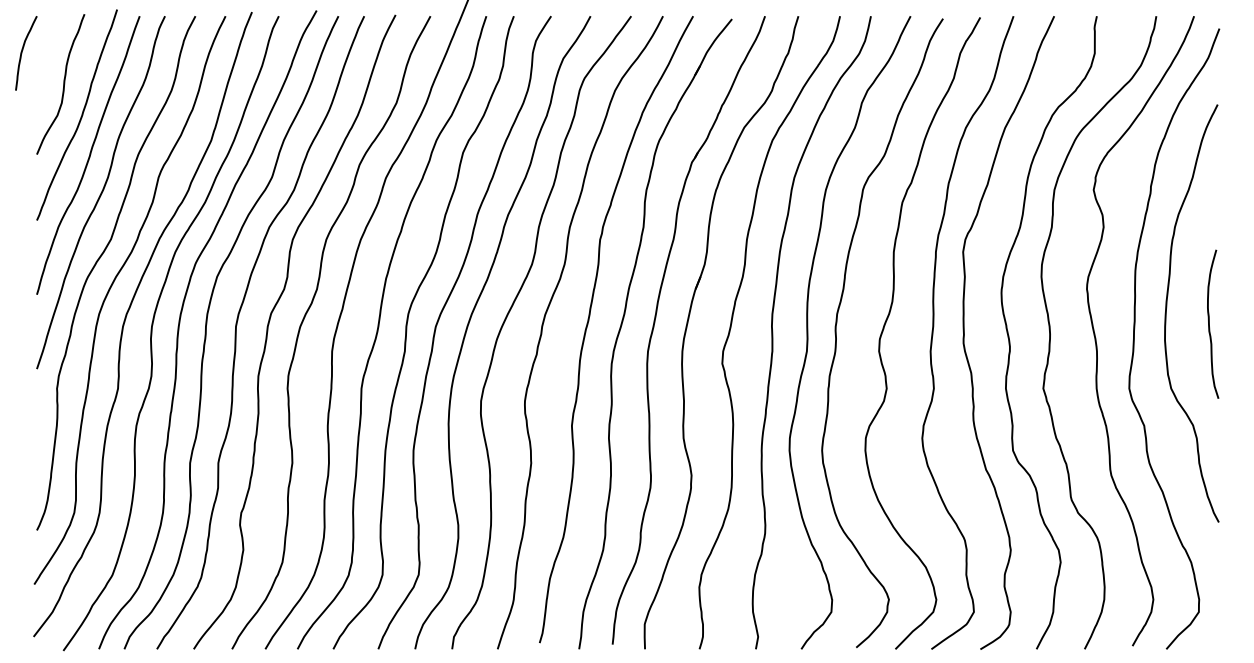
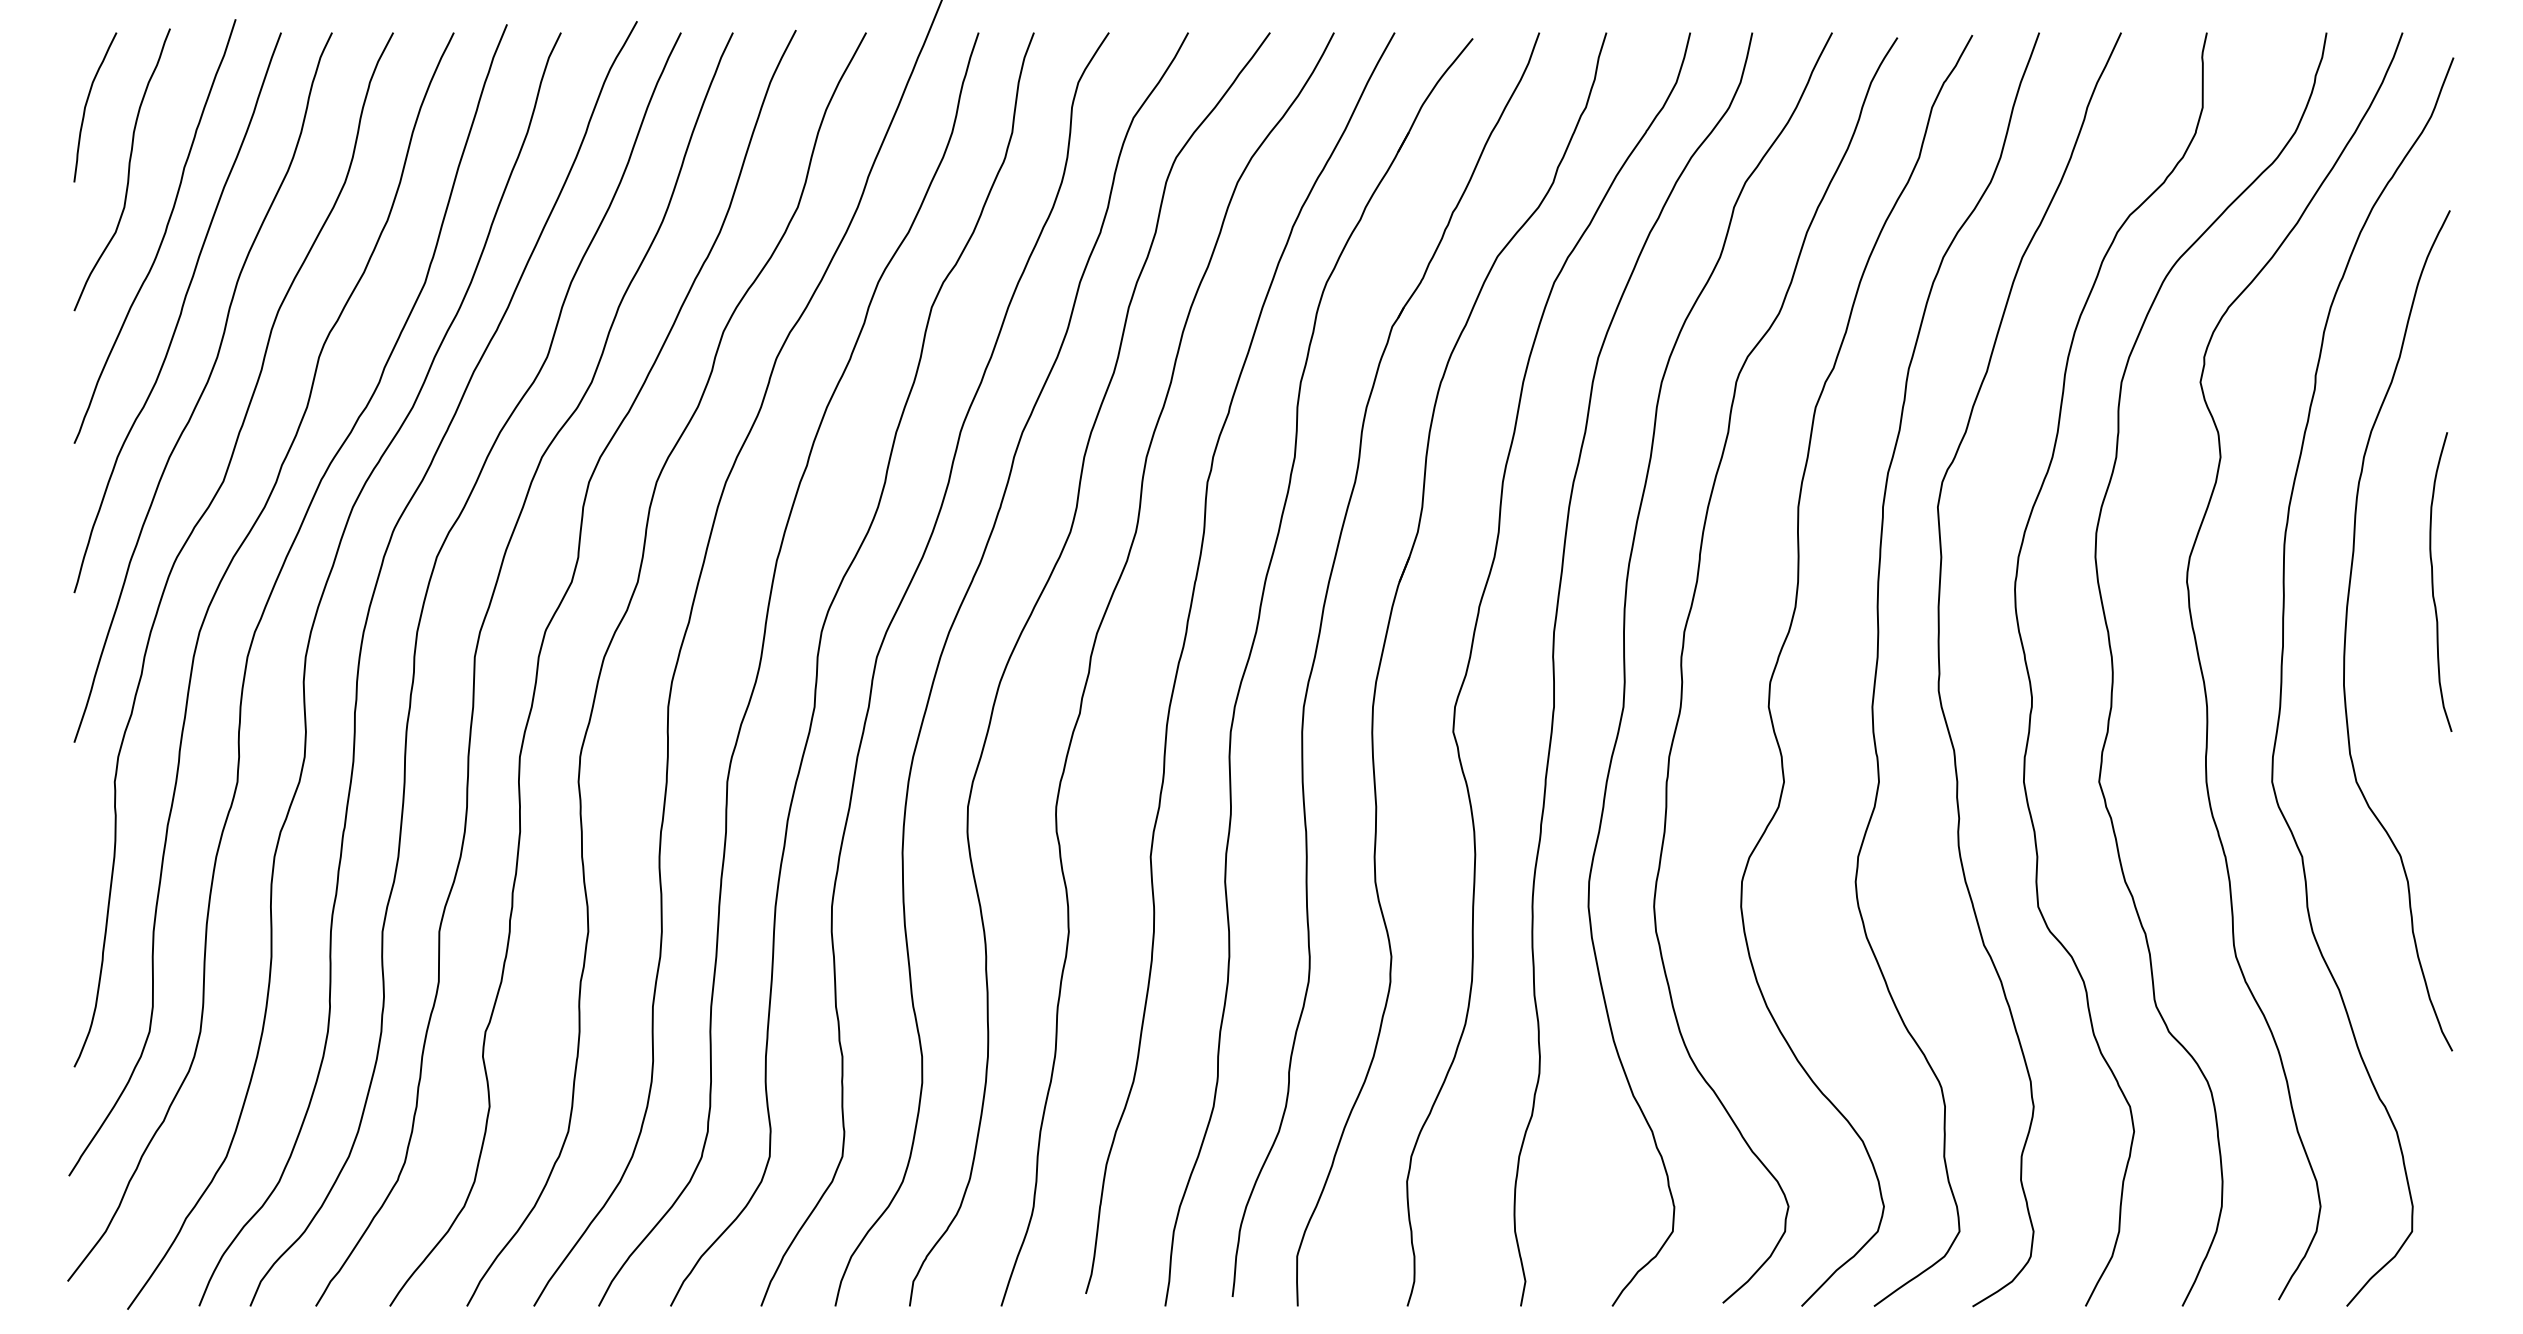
curve: (22, 53) -> (87, 107), moved
curve: (1209, 323) -> (2433, 580), moved

